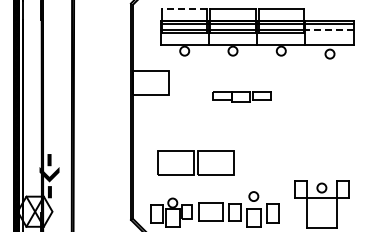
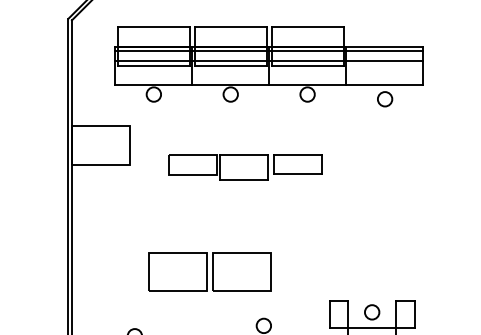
line: (184, 8) -> (153, 26), dashed -> solid
line: (329, 30) -> (384, 61), dashed -> solid
part: (241, 96) -> (244, 166), size x1.67
part: (195, 162) -> (209, 271), moved

